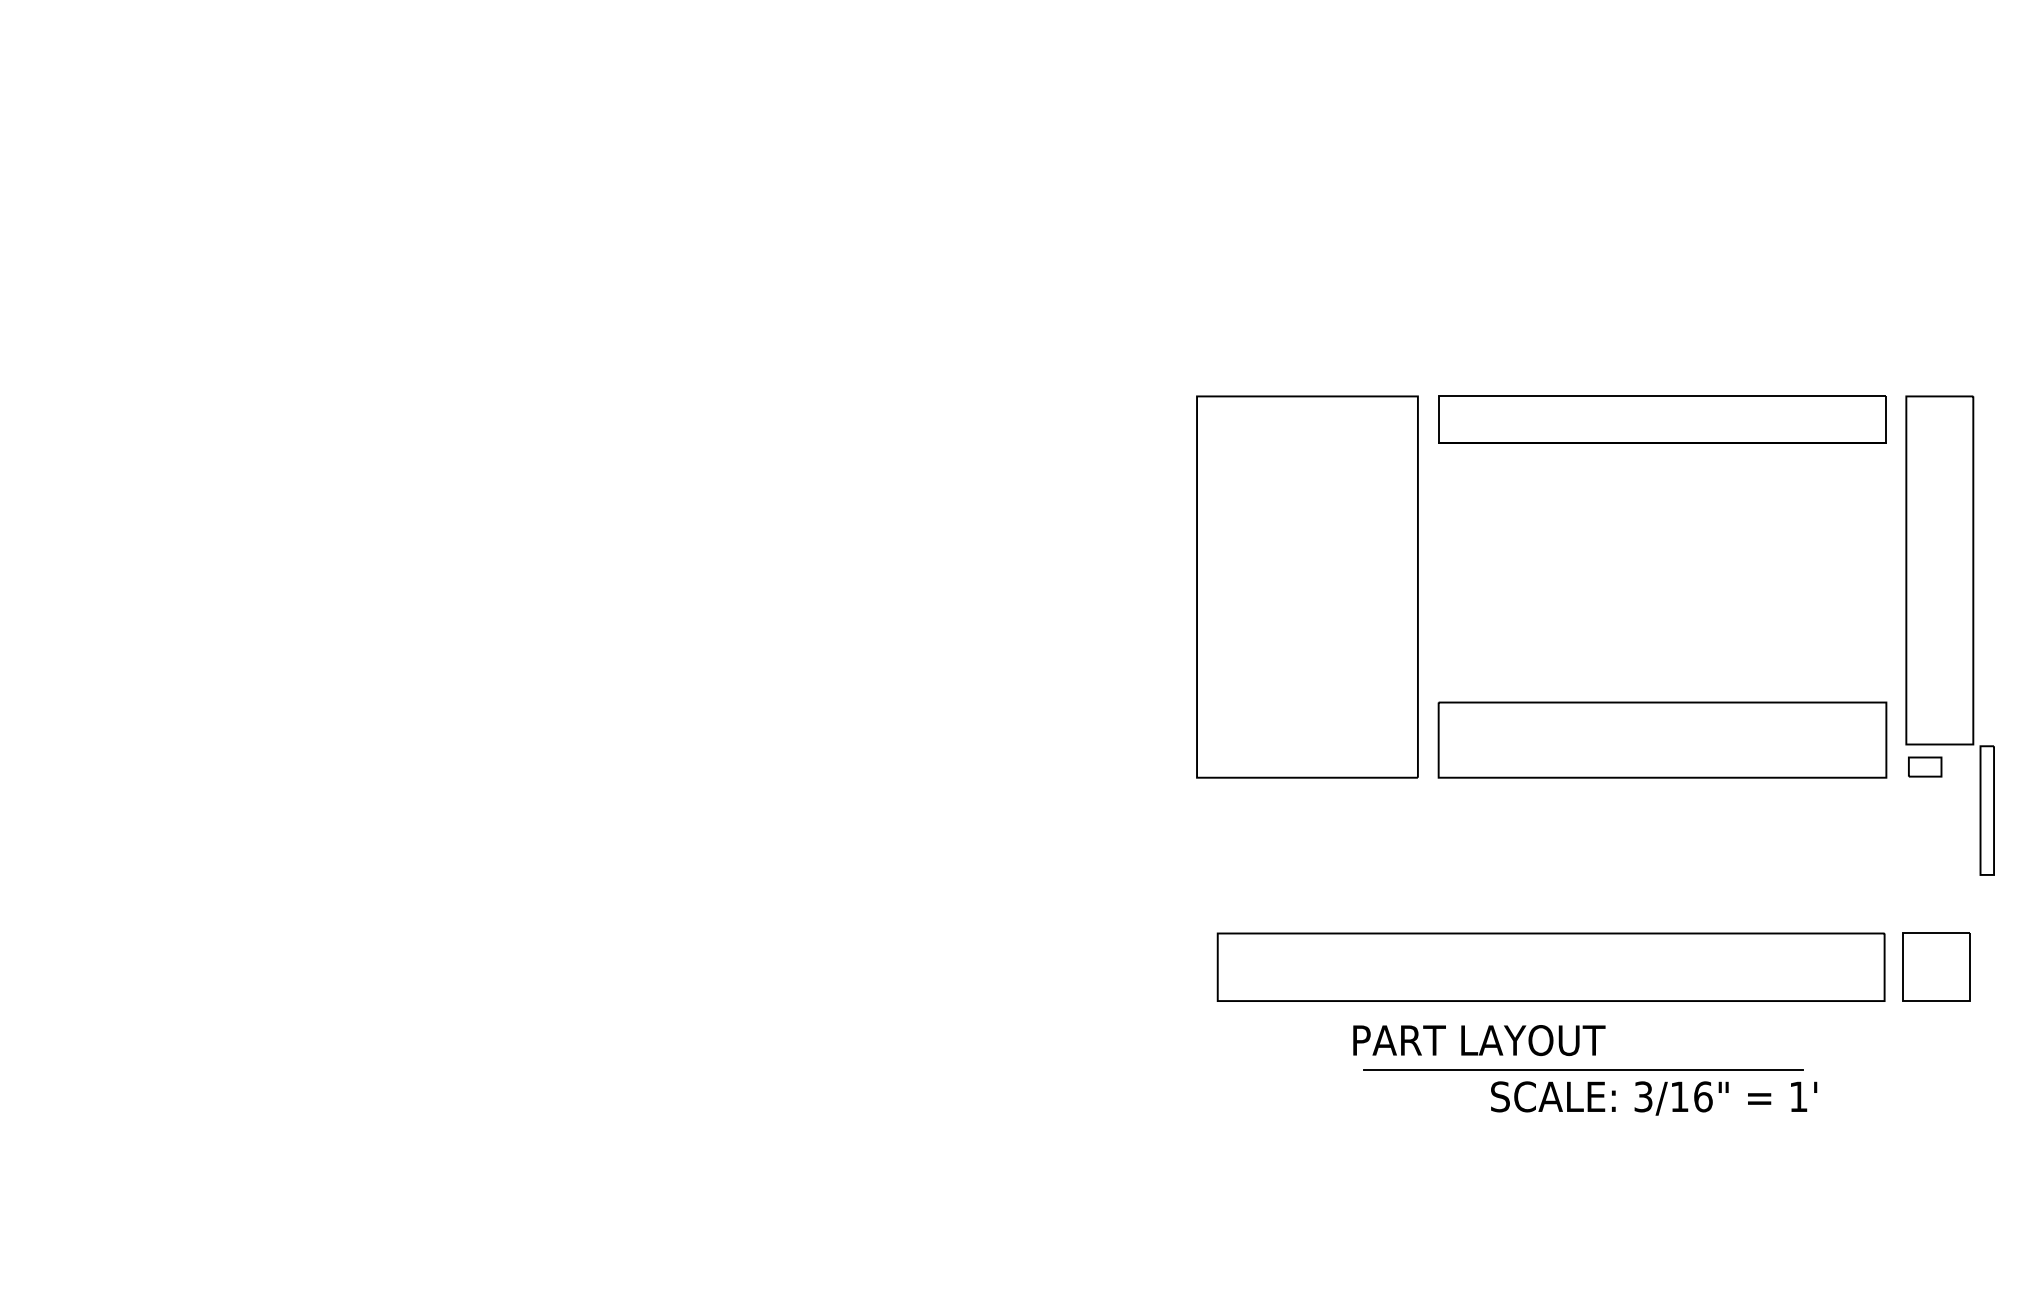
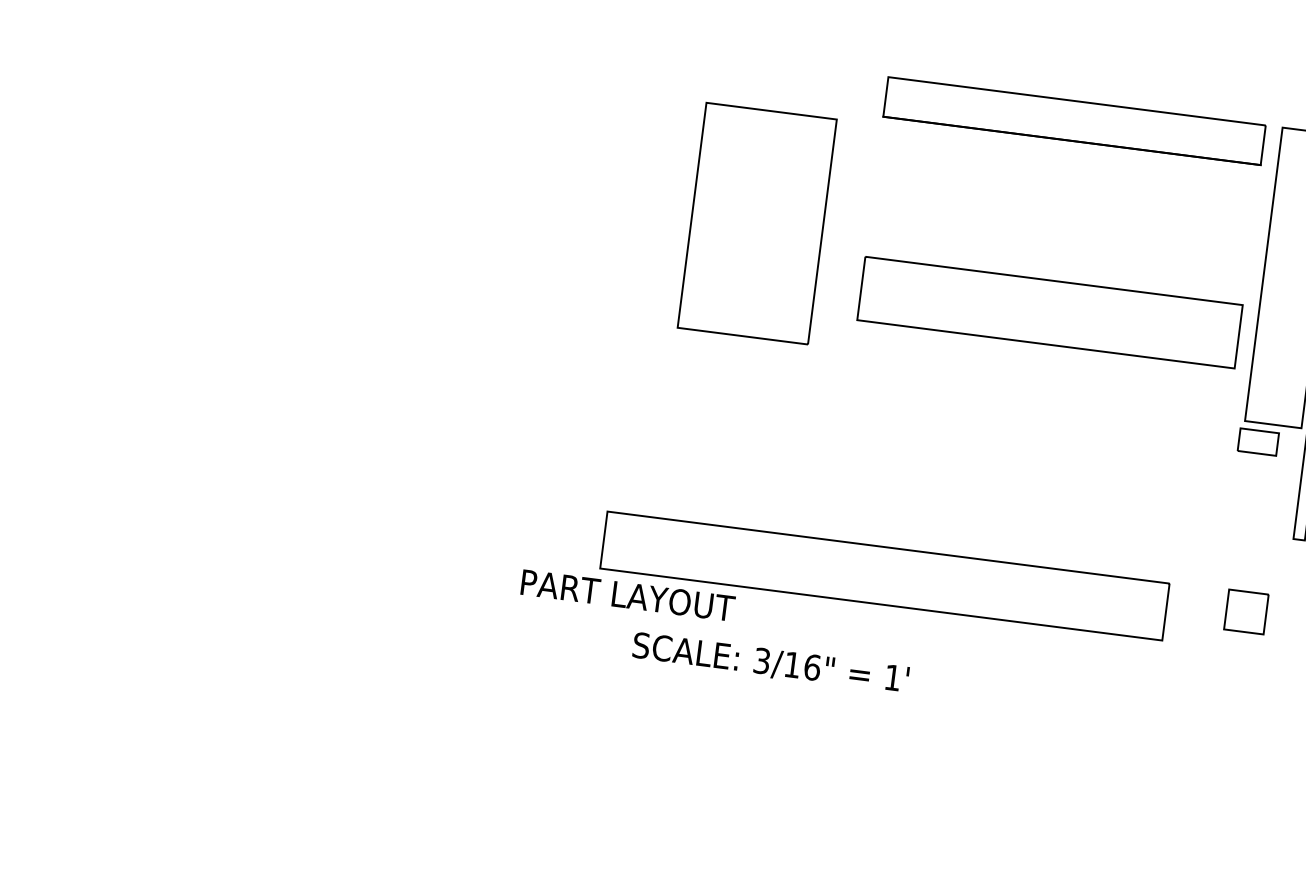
part: (1307, 586) -> (757, 223), size x0.7
part: (1662, 739) -> (1050, 312), moved
part: (1925, 766) -> (1258, 441), size x1.4
part: (1550, 966) -> (884, 575), moved
part: (1936, 966) -> (1246, 611), size x0.7
text: (1479, 1040) -> (628, 595), moved
line: (1582, 1069) -> (936, 660), removed
text: (1654, 1098) -> (771, 663), moved

